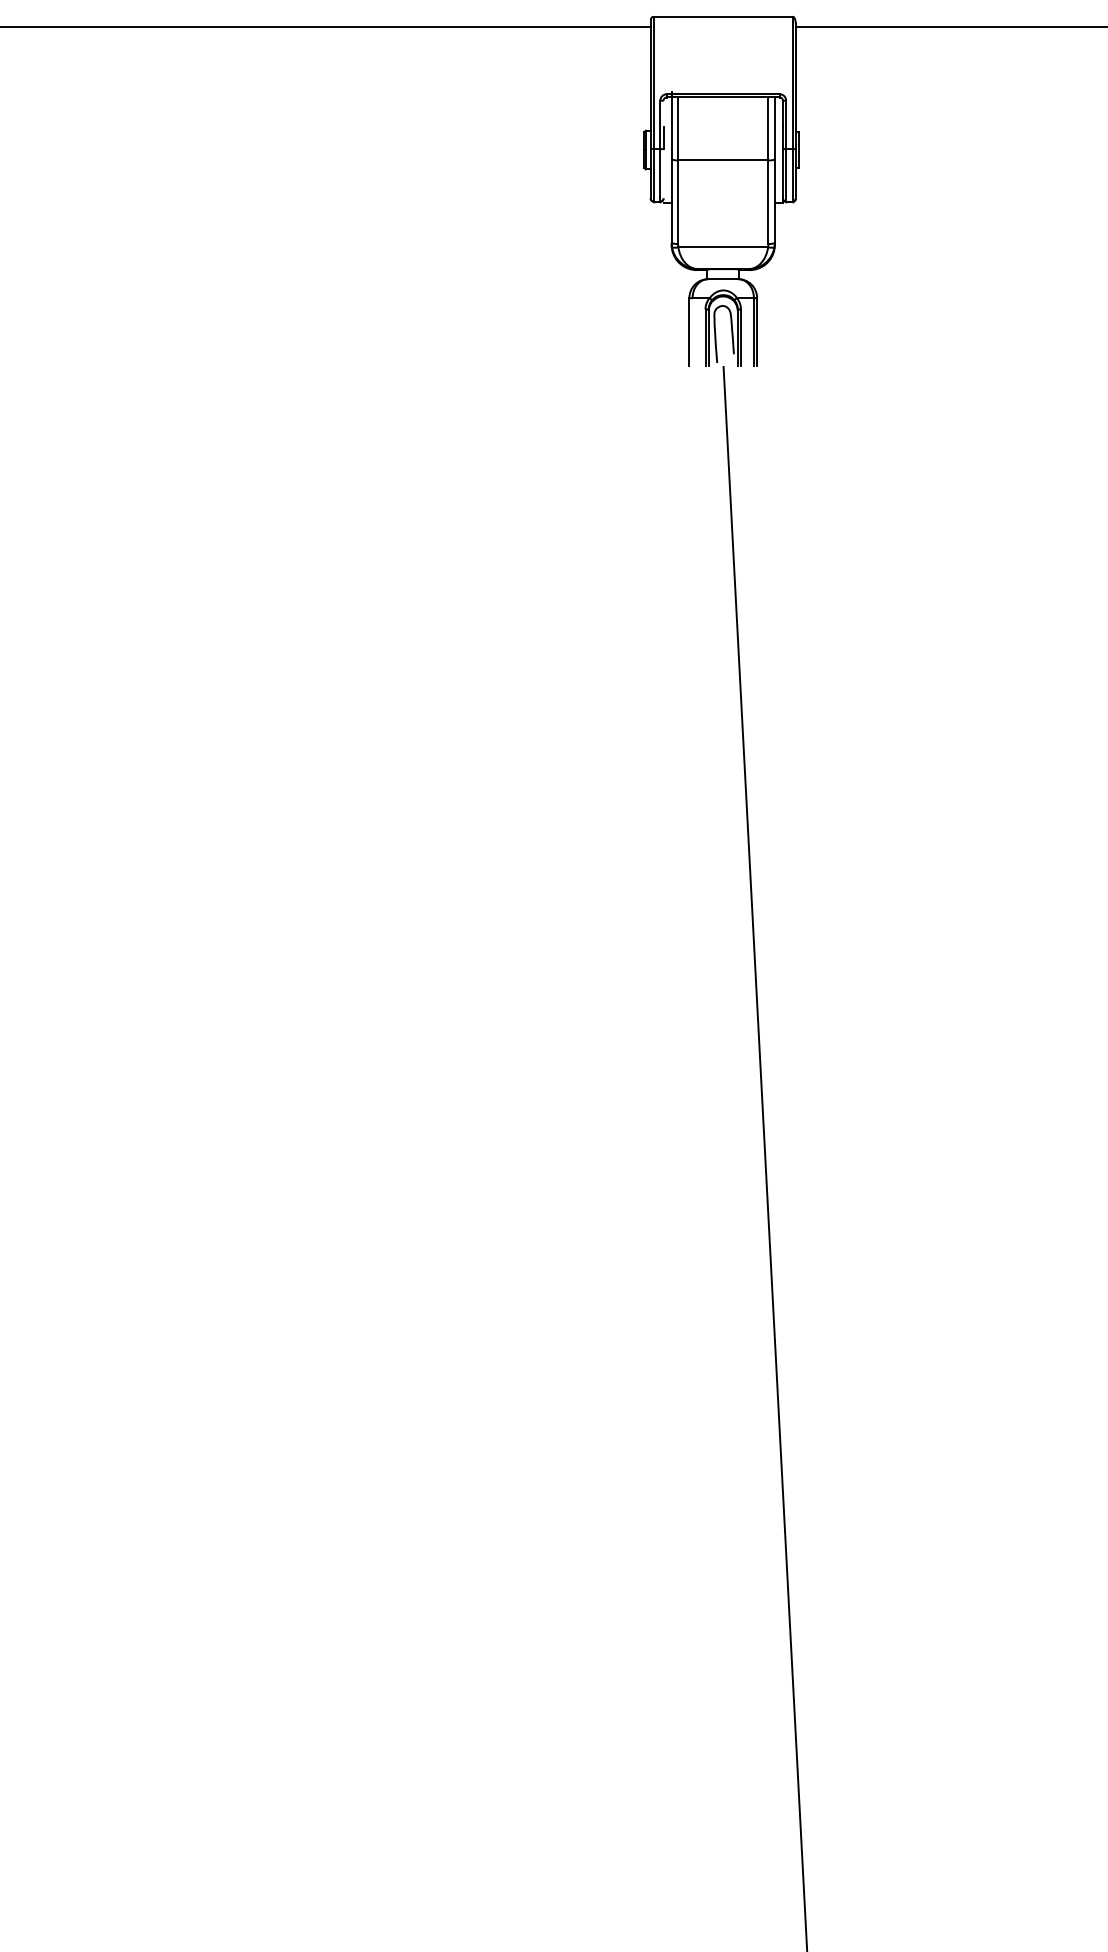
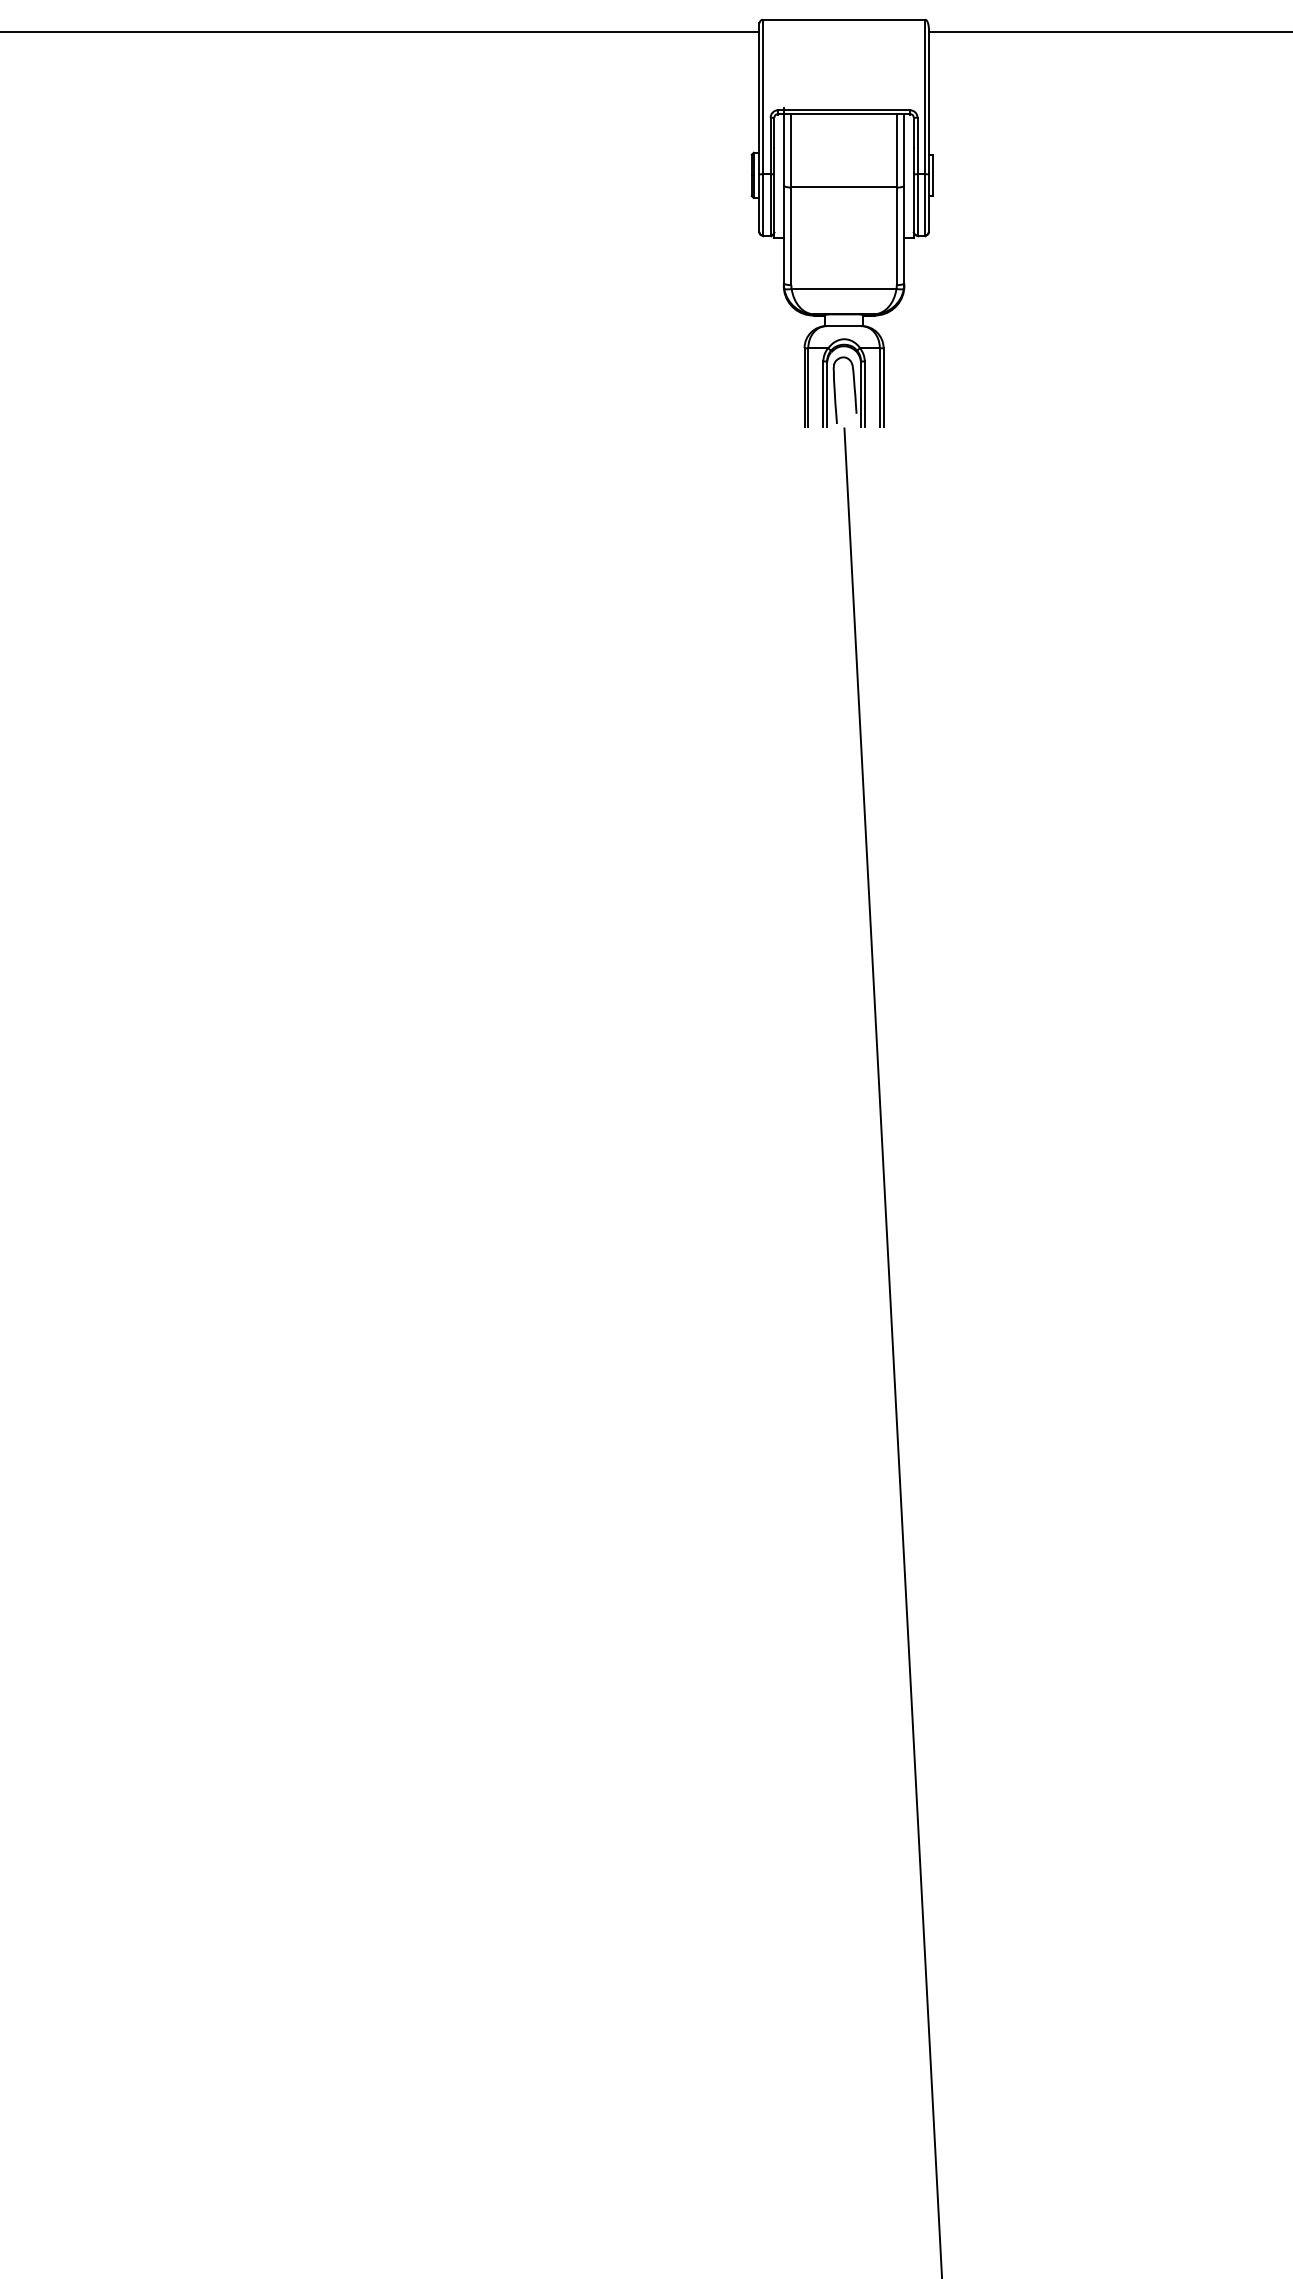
line: (663, 113) -> (774, 132), added
line: (663, 176) -> (774, 206), added
line: (692, 331) -> (808, 387), added

